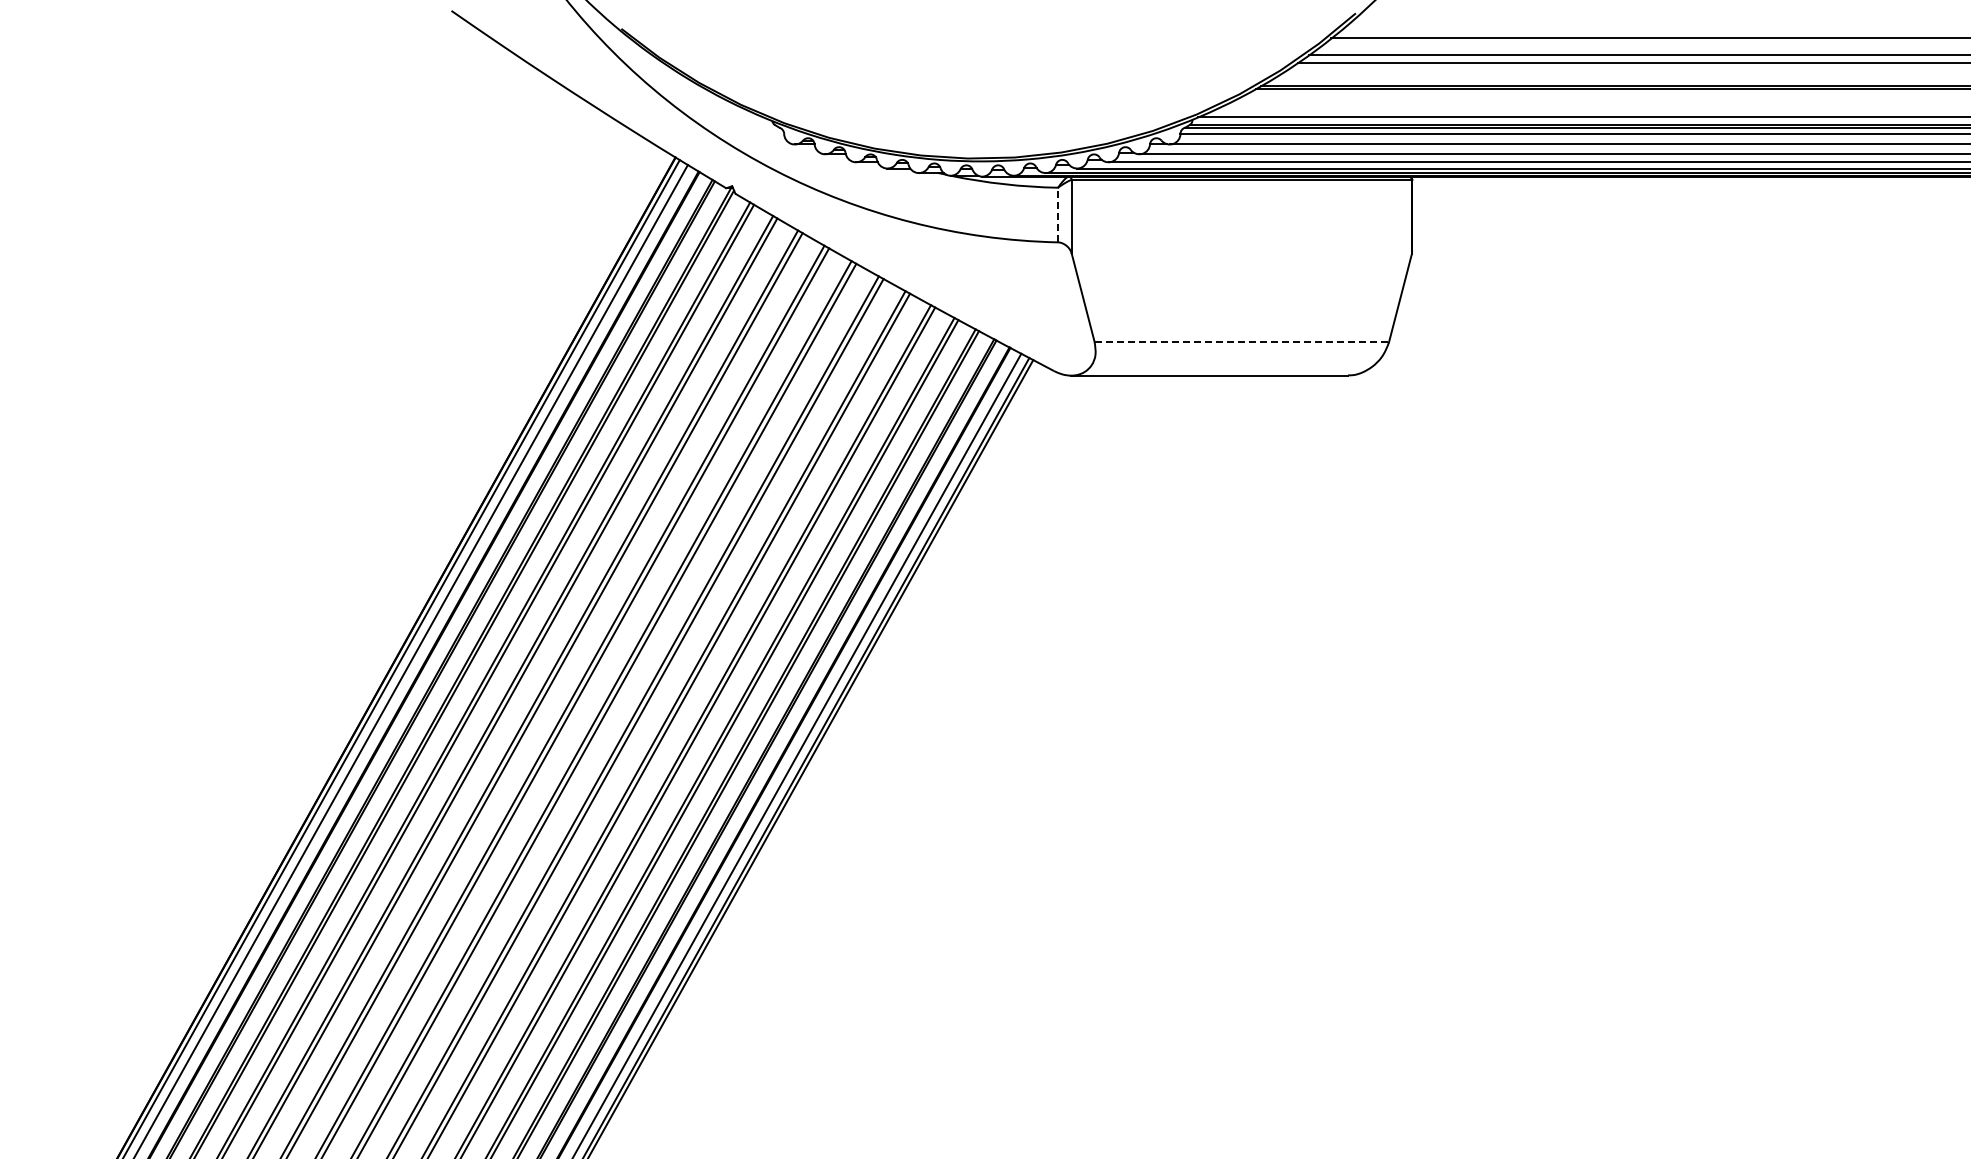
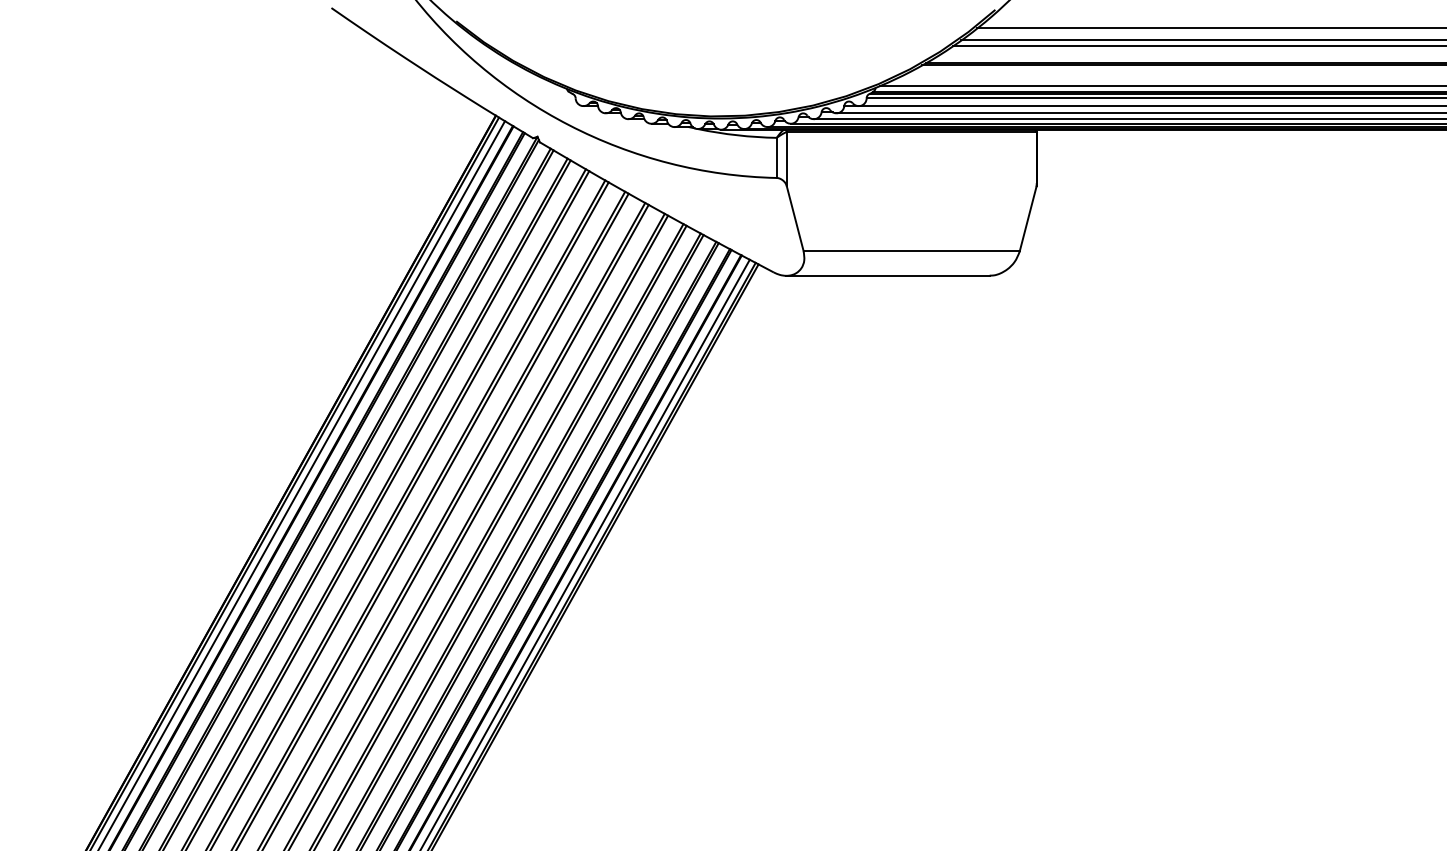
line: (1058, 214) -> (777, 157), dashed -> solid
line: (1242, 342) -> (912, 251), dashed -> solid

